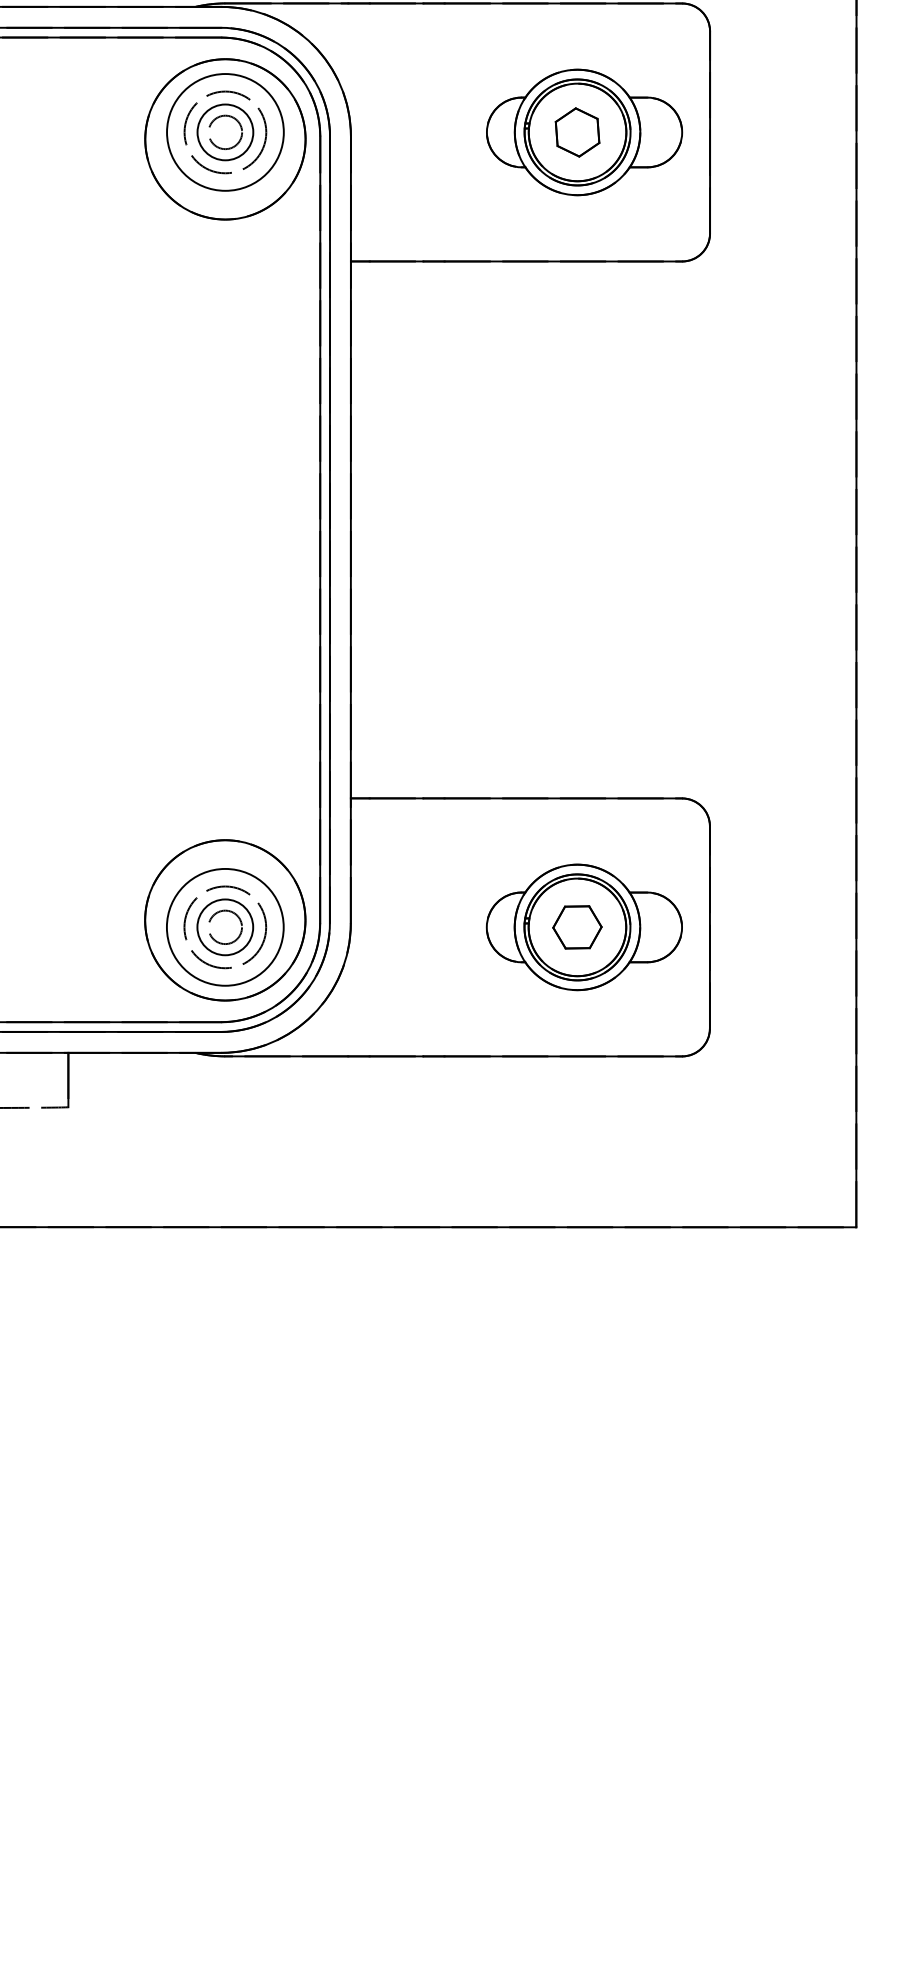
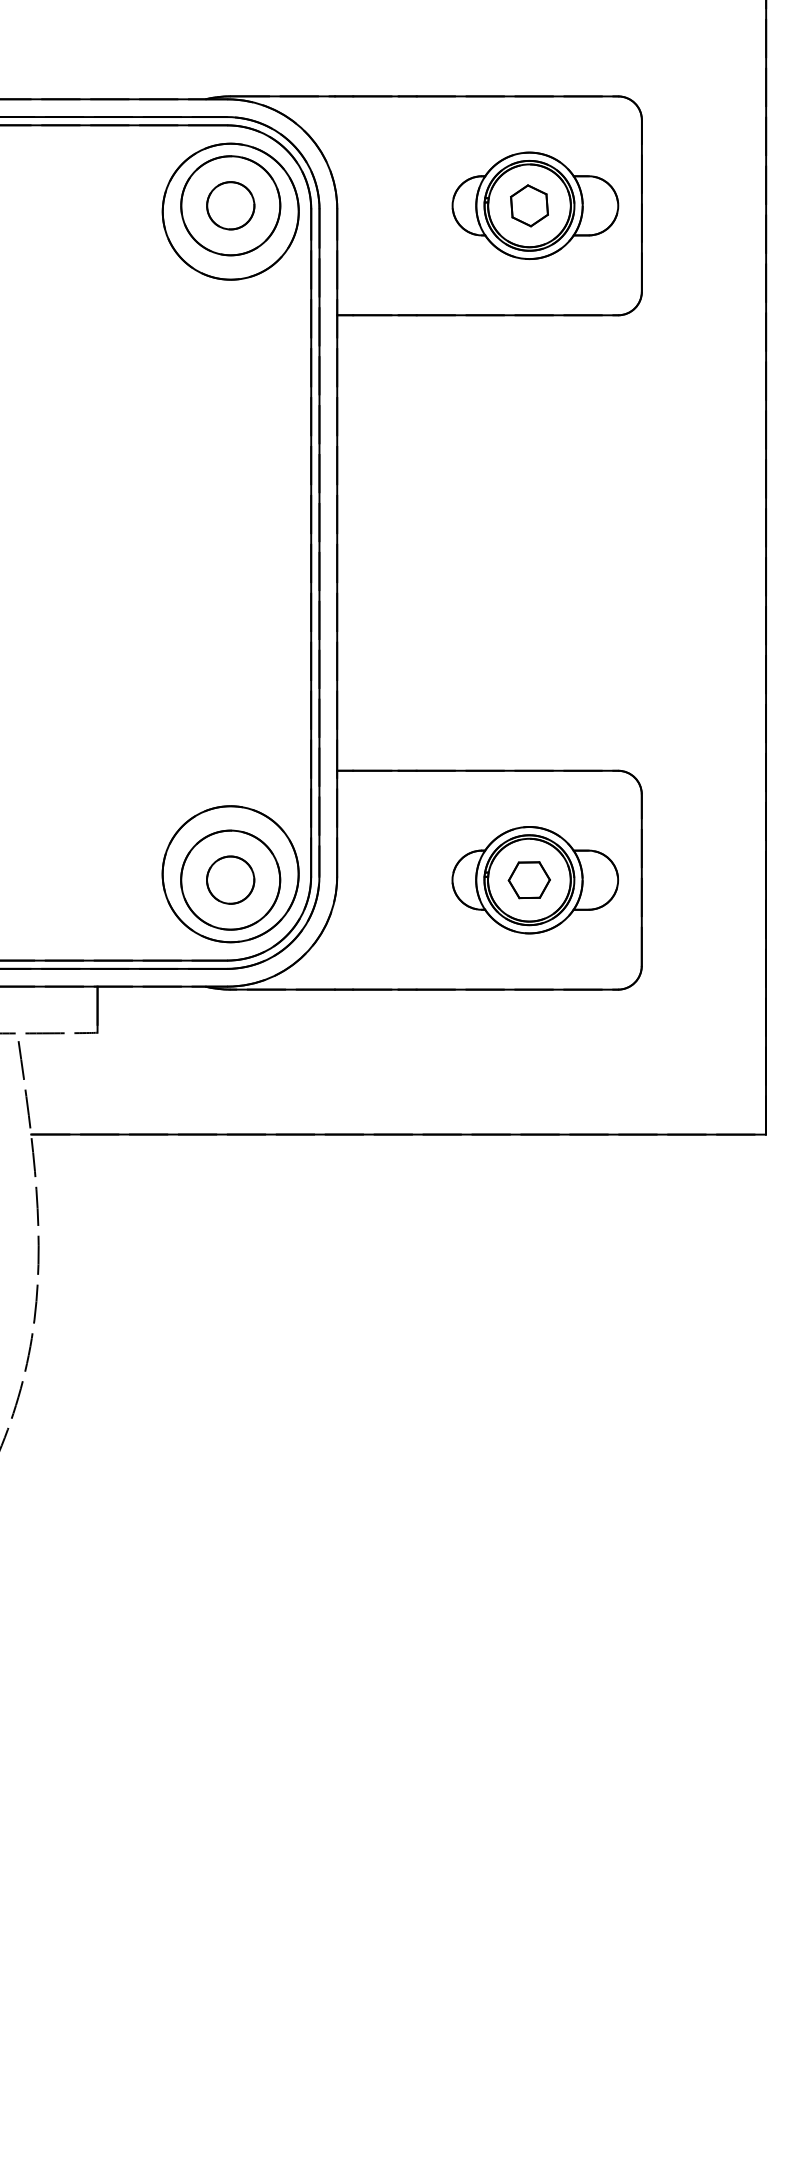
circle: (225, 132) -> (230, 205), size x1.43
circle: (225, 132) -> (230, 205), size x1.67
circle: (225, 926) -> (230, 879), size x1.43
circle: (225, 926) -> (230, 879), size x1.67

